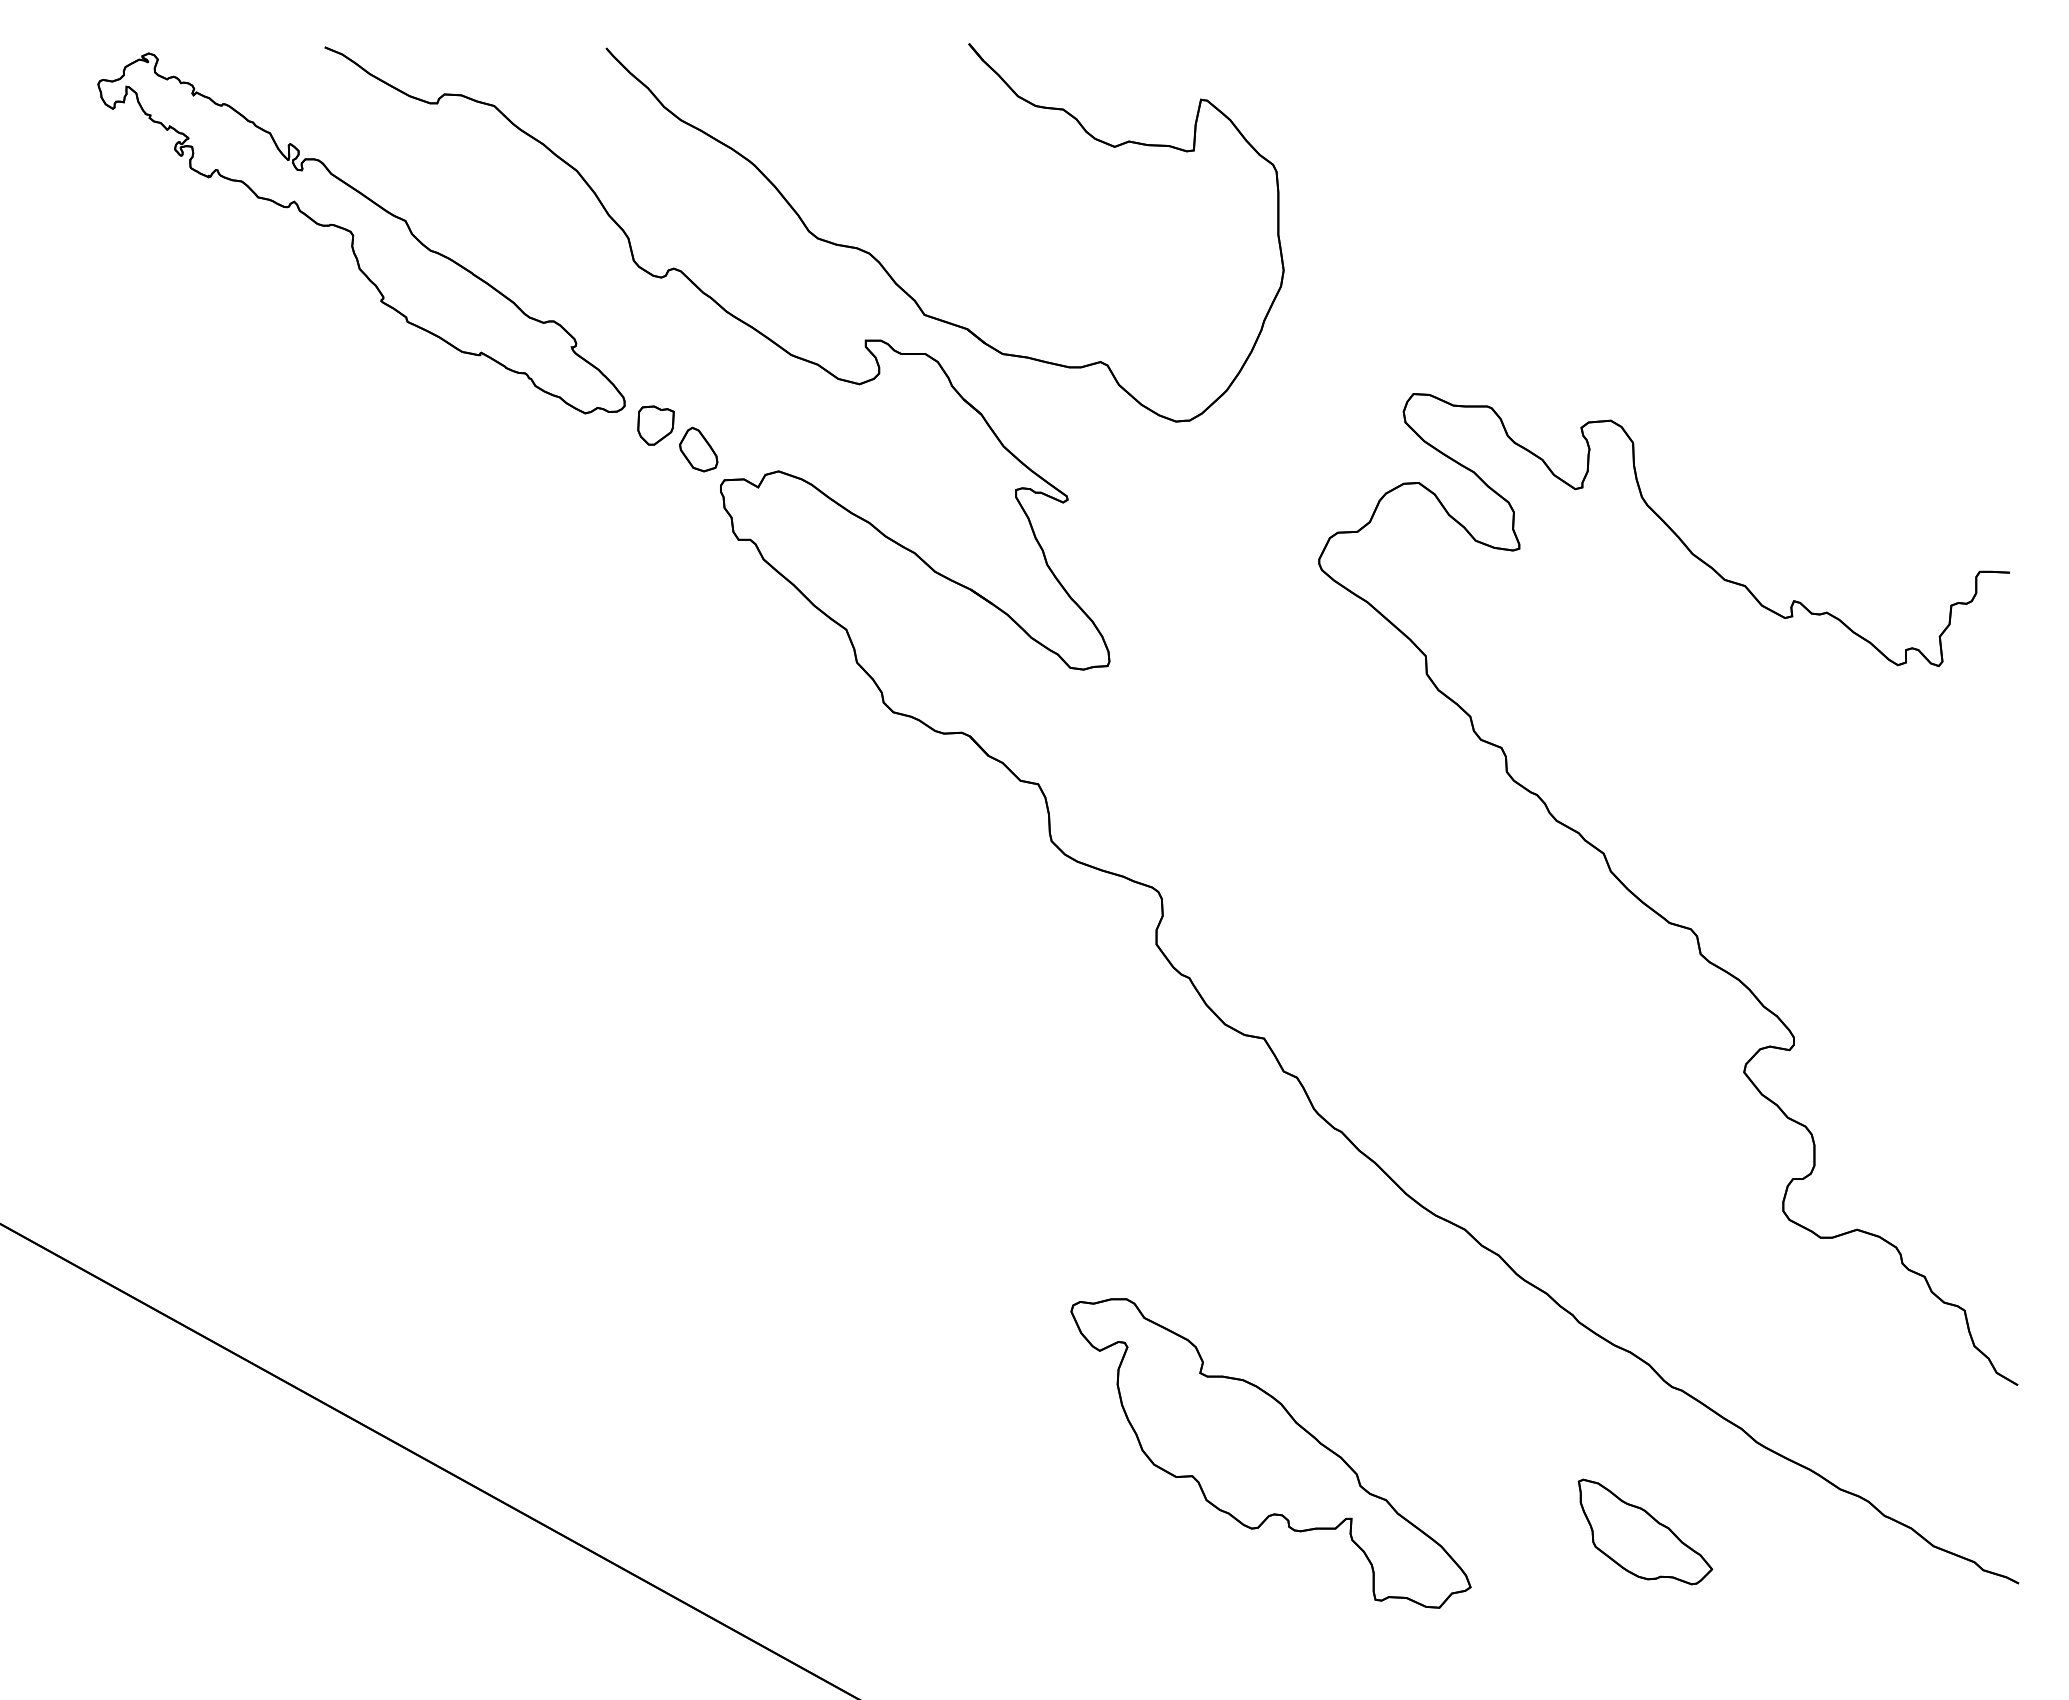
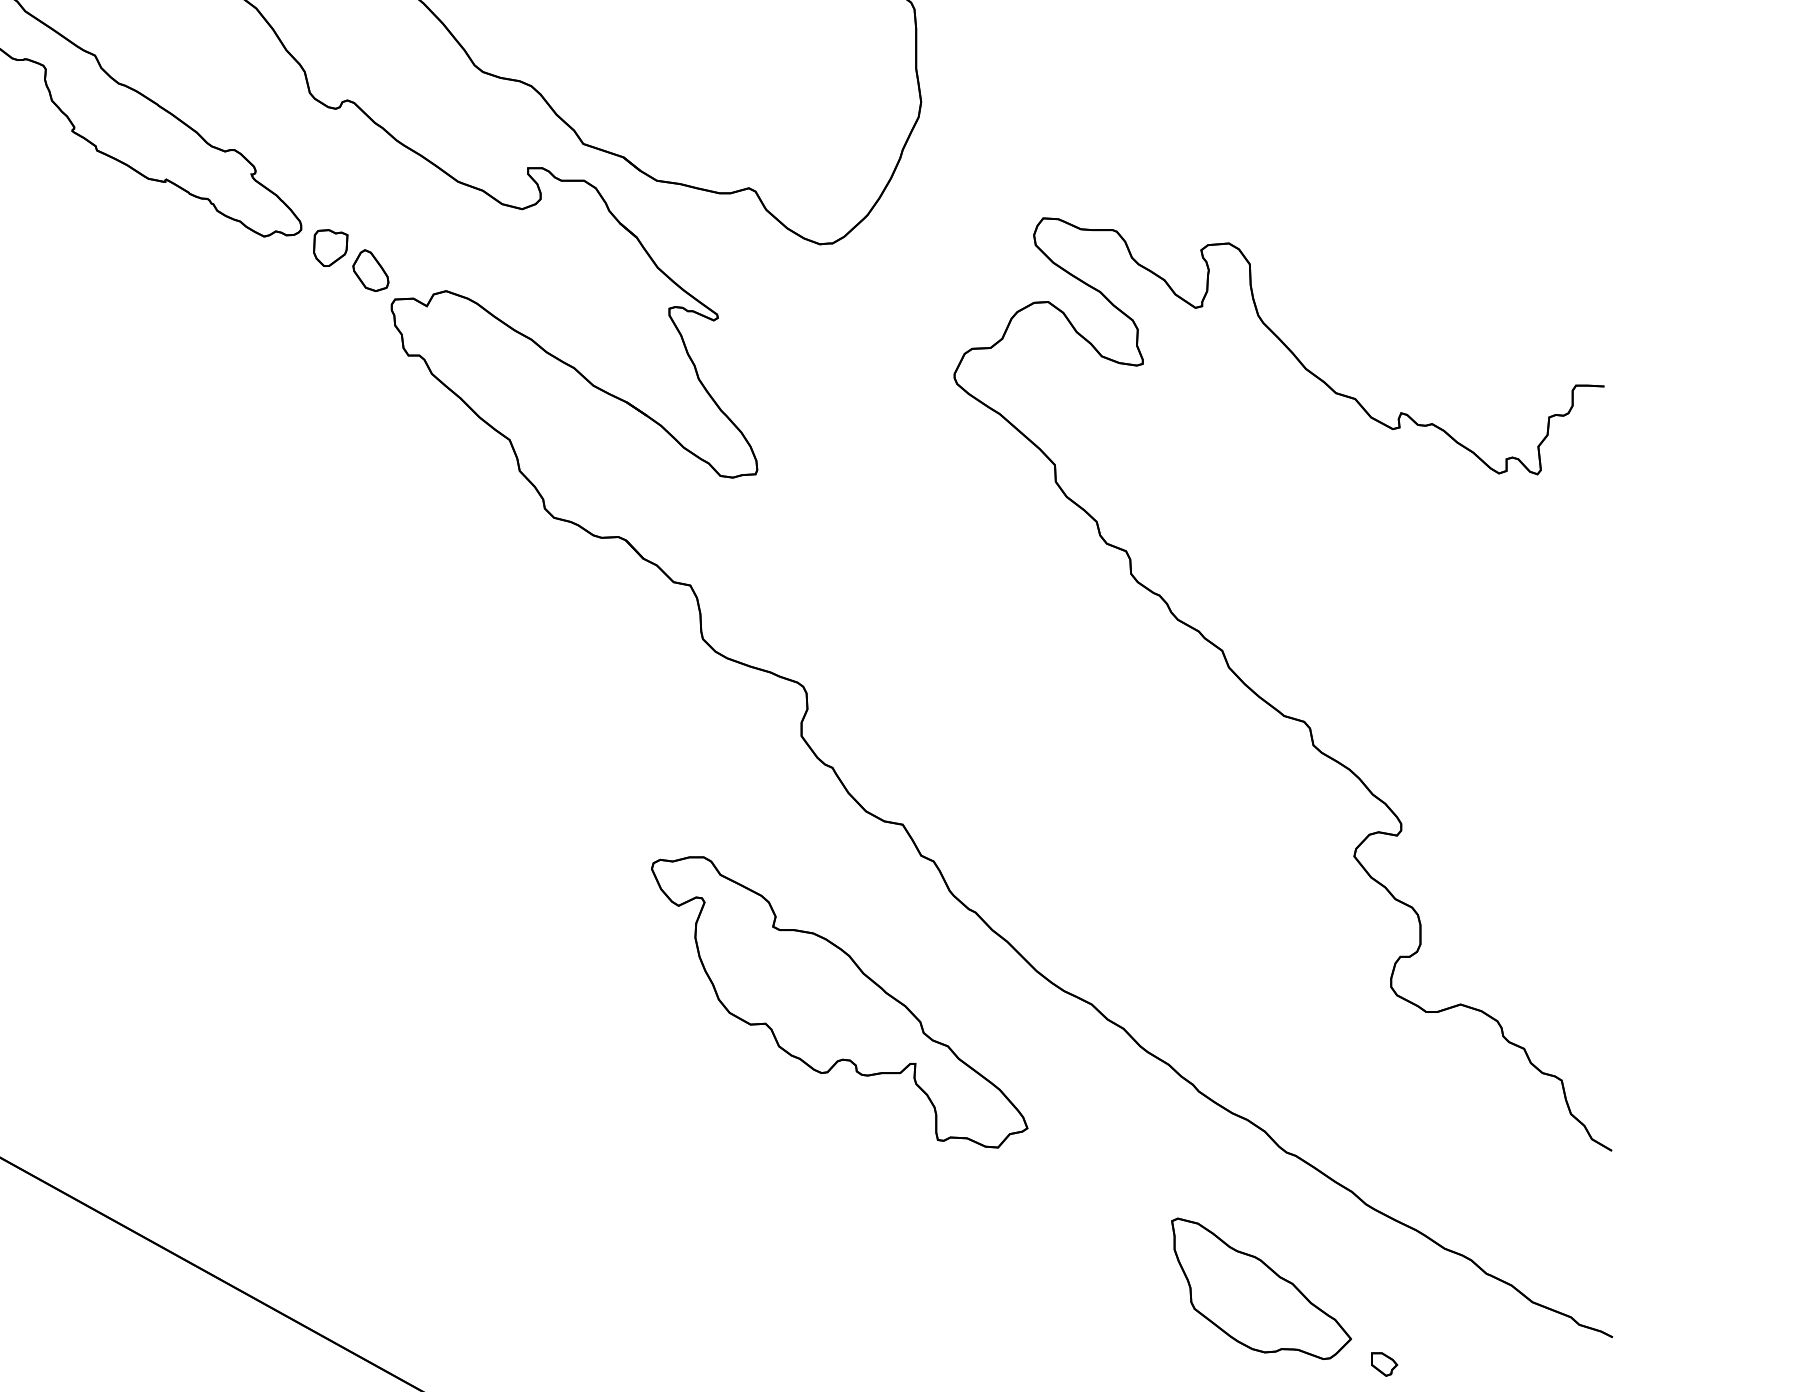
part: (1270, 1453) -> (839, 1002), moved
part: (1645, 1531) -> (1261, 1288), size x1.43
part: (1775, 1612) -> (1383, 1364), added

